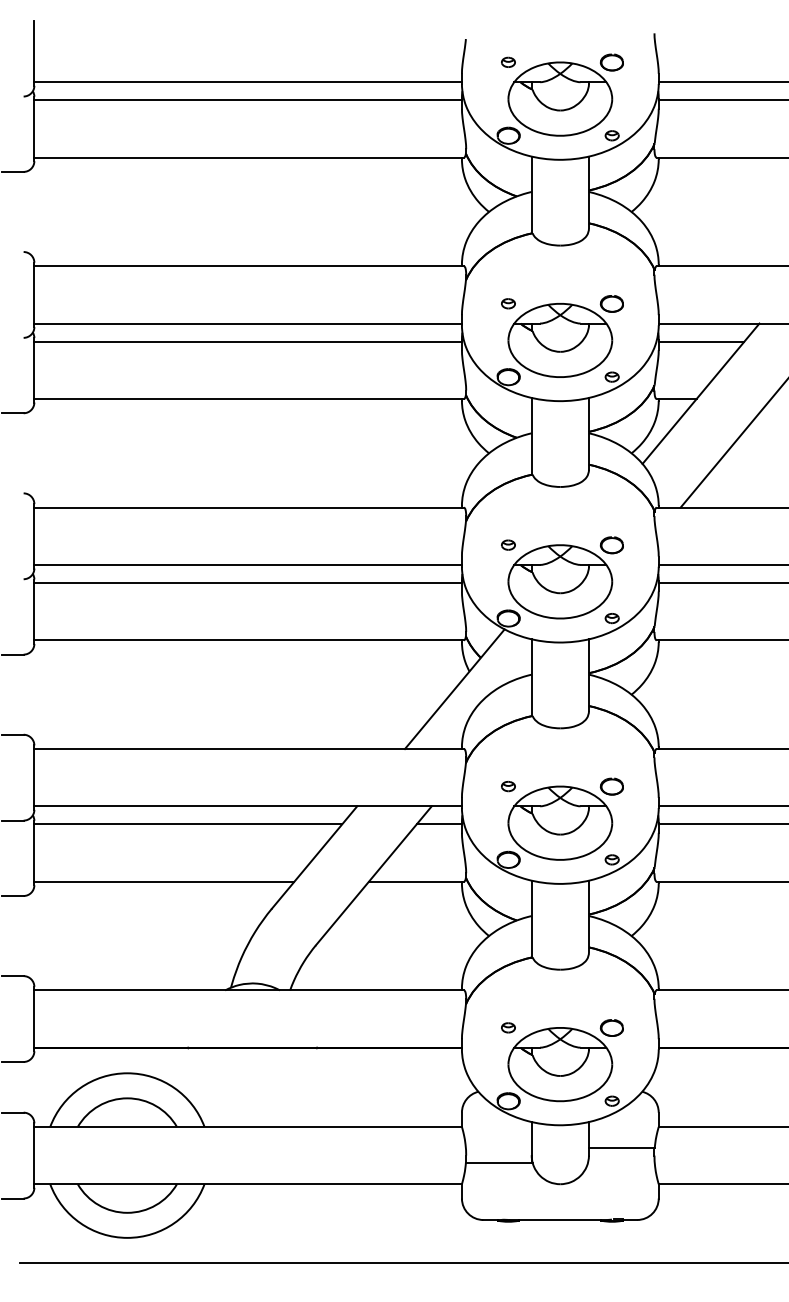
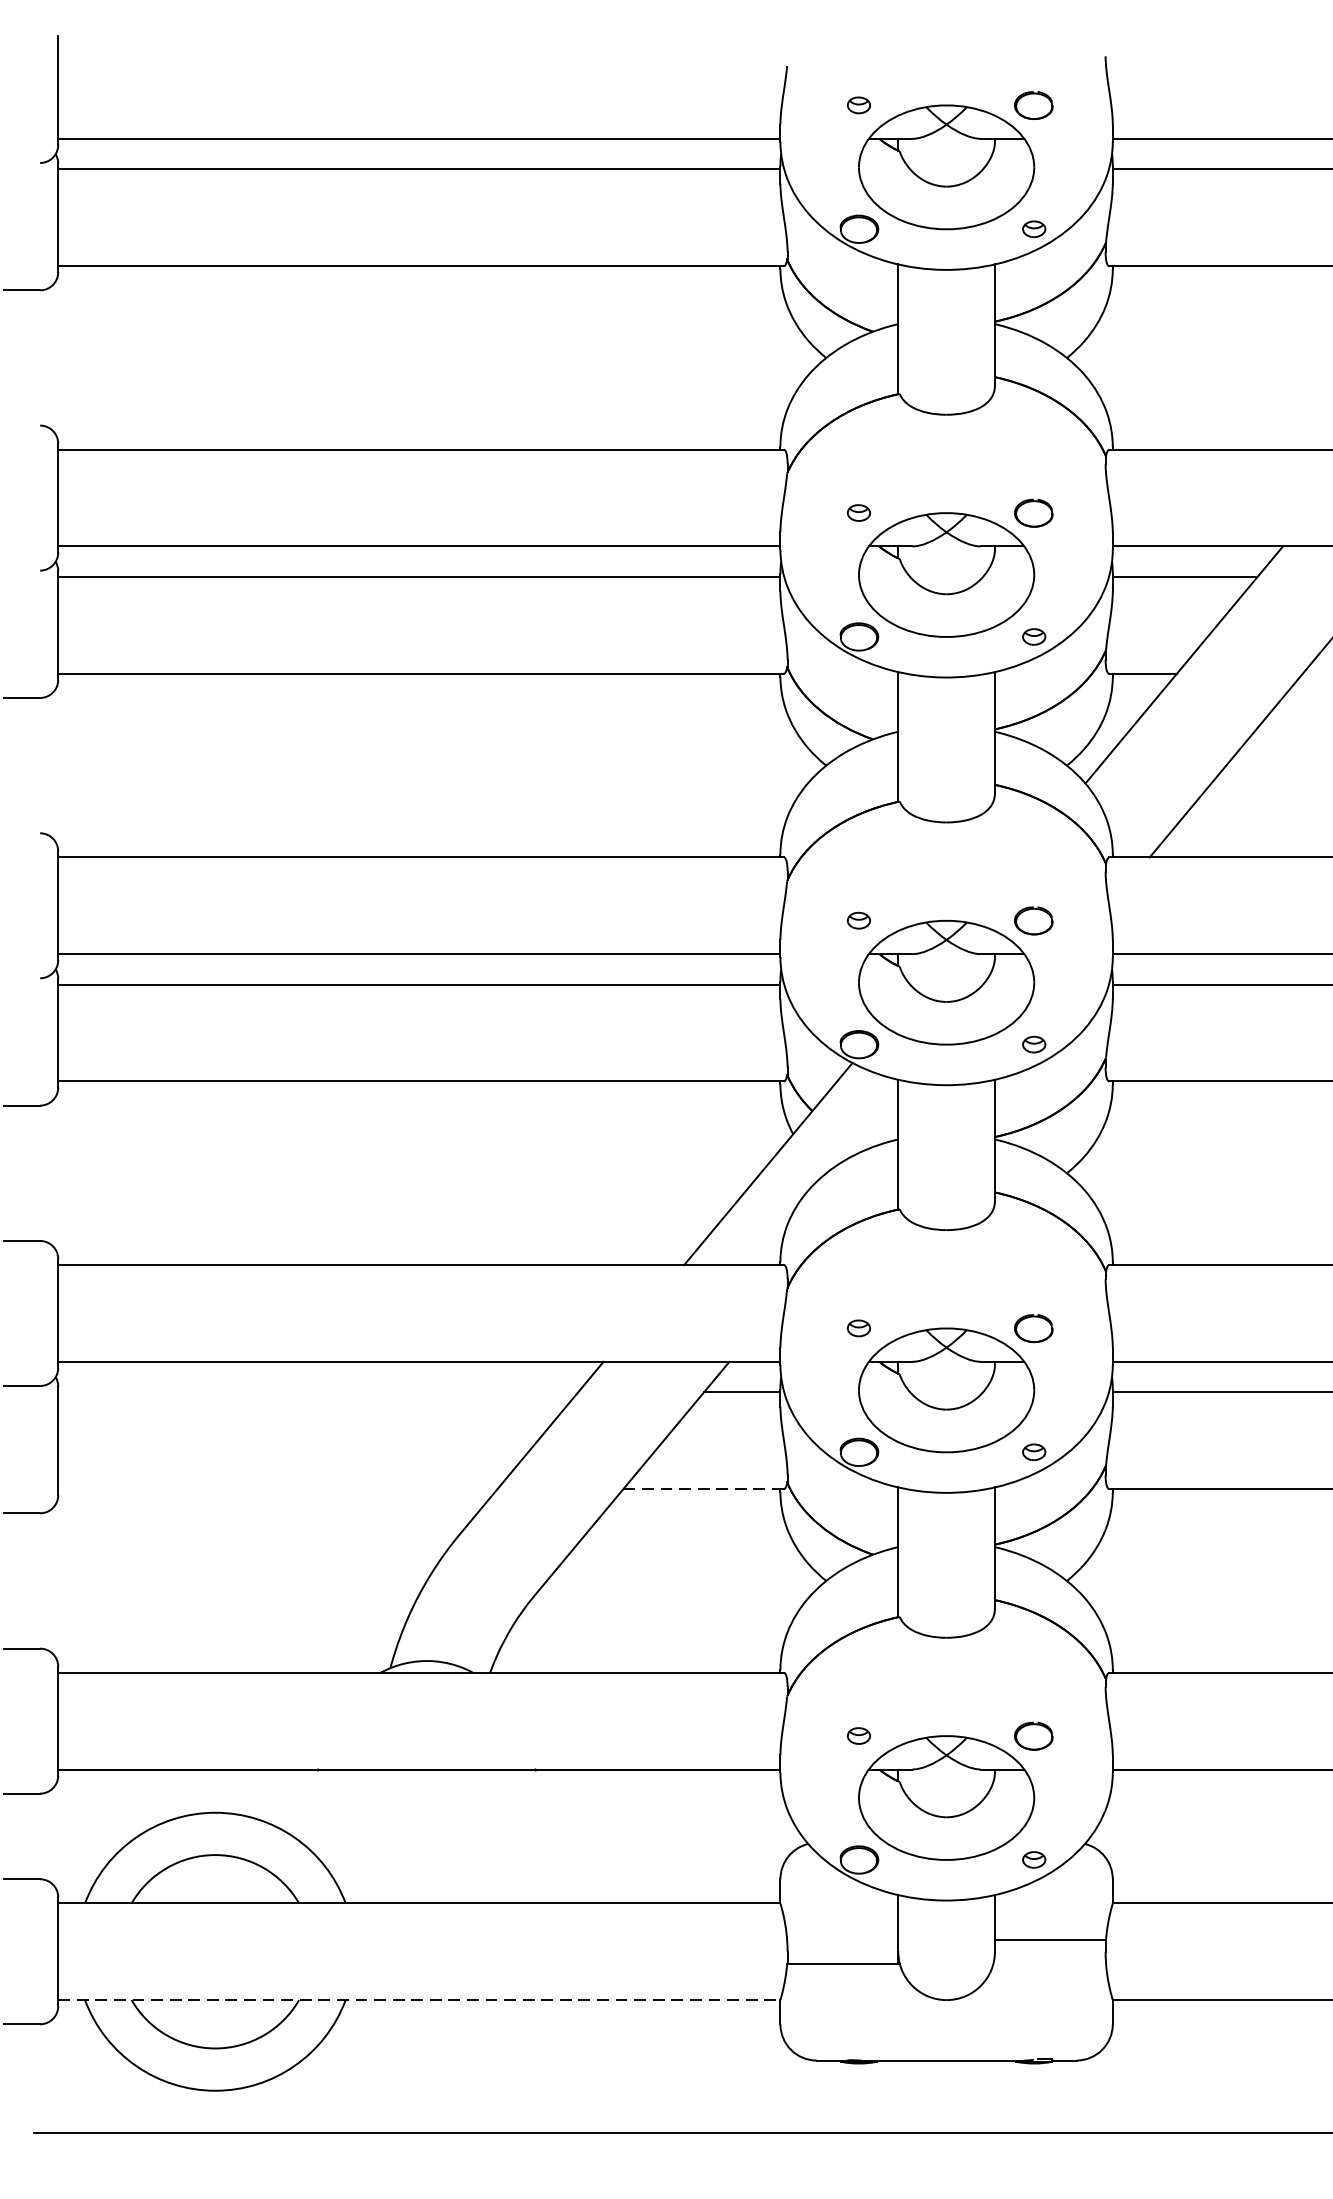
line: (188, 824) -> (318, 1392), removed
line: (164, 881) -> (278, 1488), removed
line: (416, 881) -> (703, 1488), solid -> dashed
line: (248, 1184) -> (419, 2000), solid -> dashed

